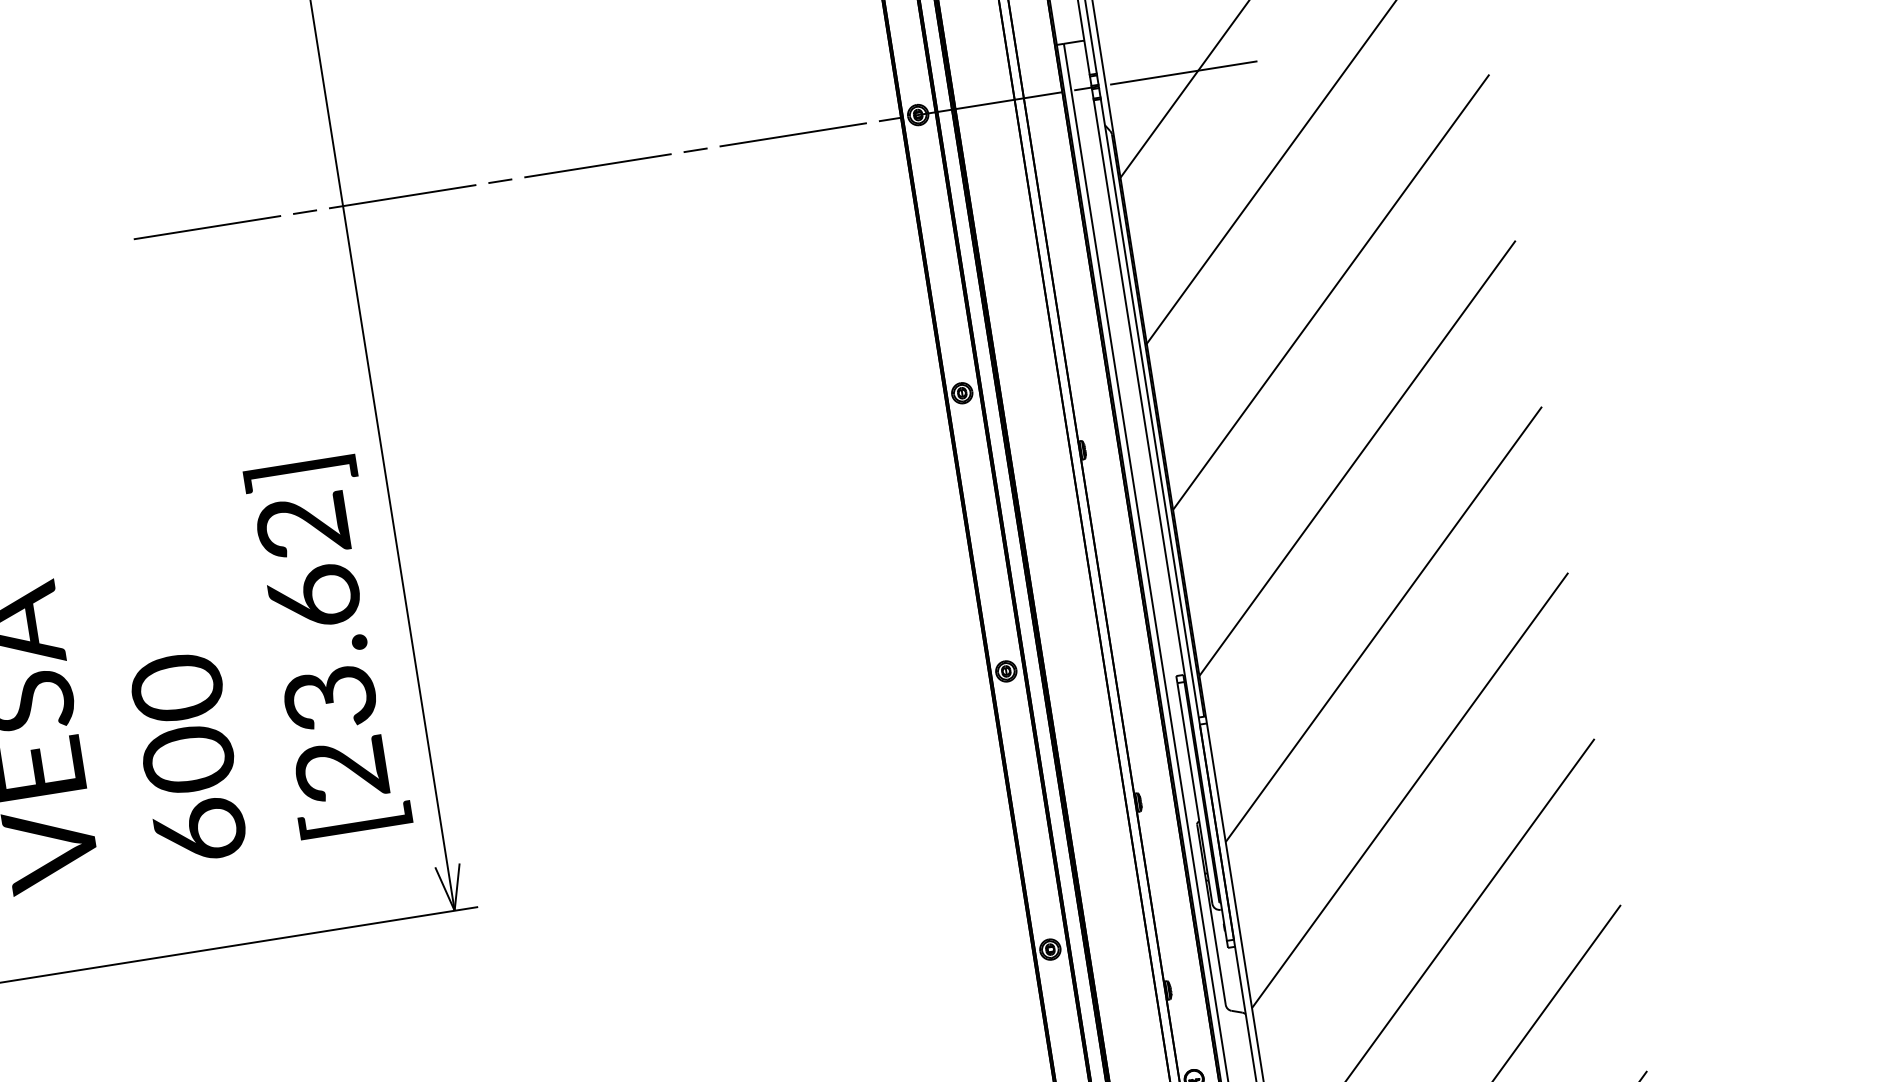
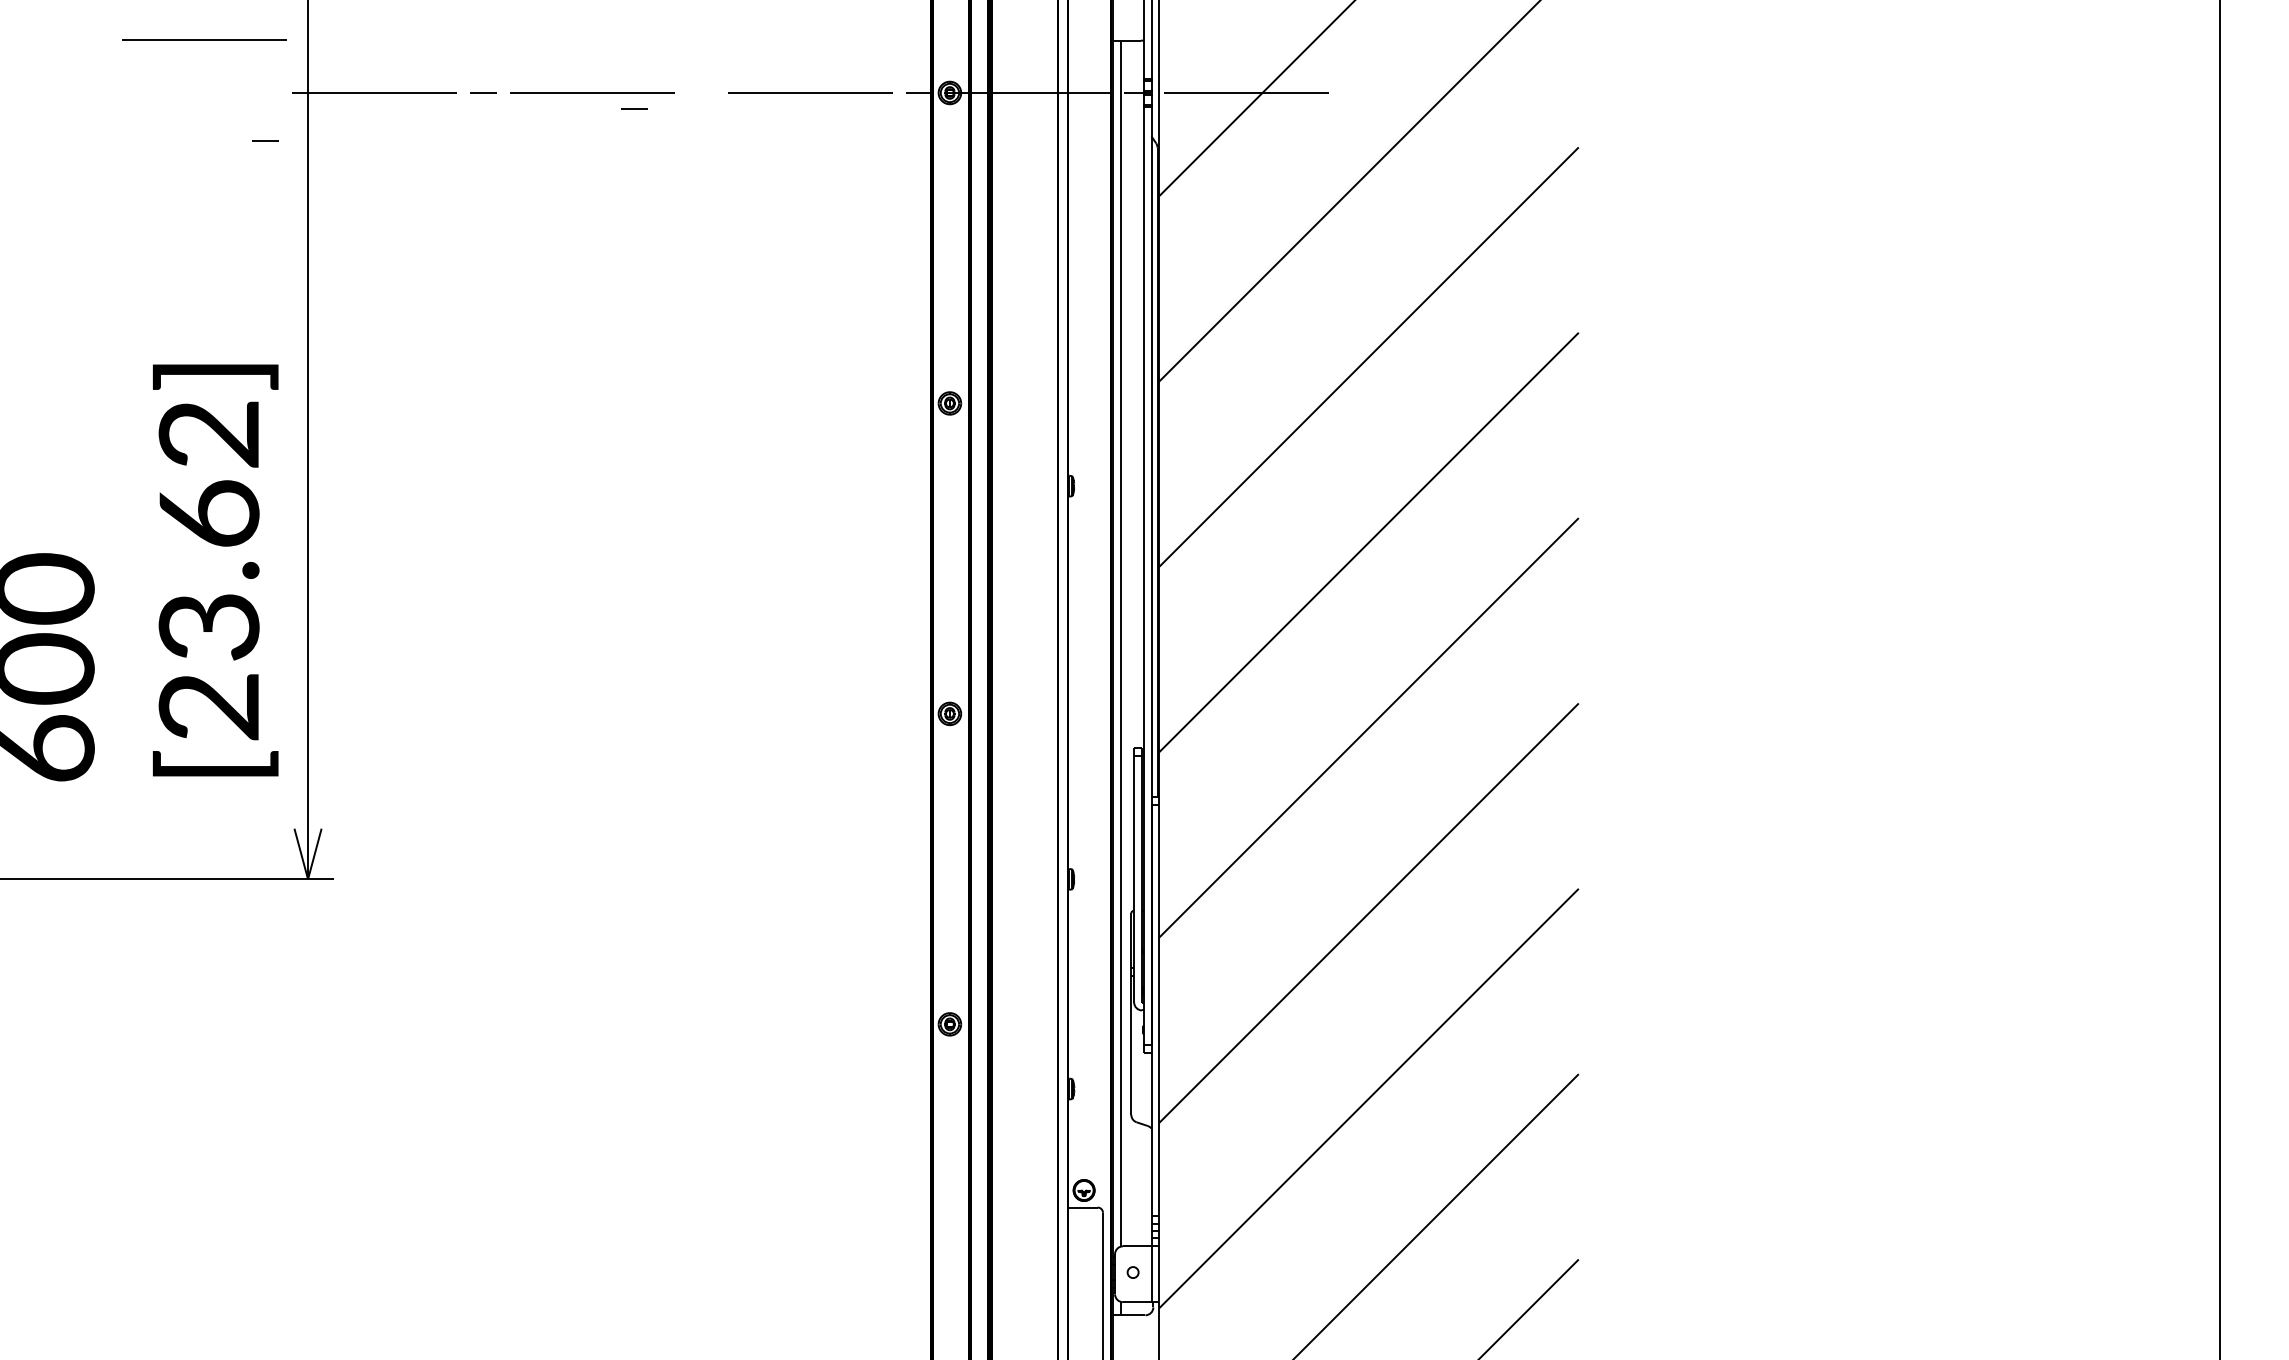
line: (695, 149) -> (634, 108), moved
line: (304, 211) -> (265, 140), moved
line: (207, 227) -> (204, 39), moved

